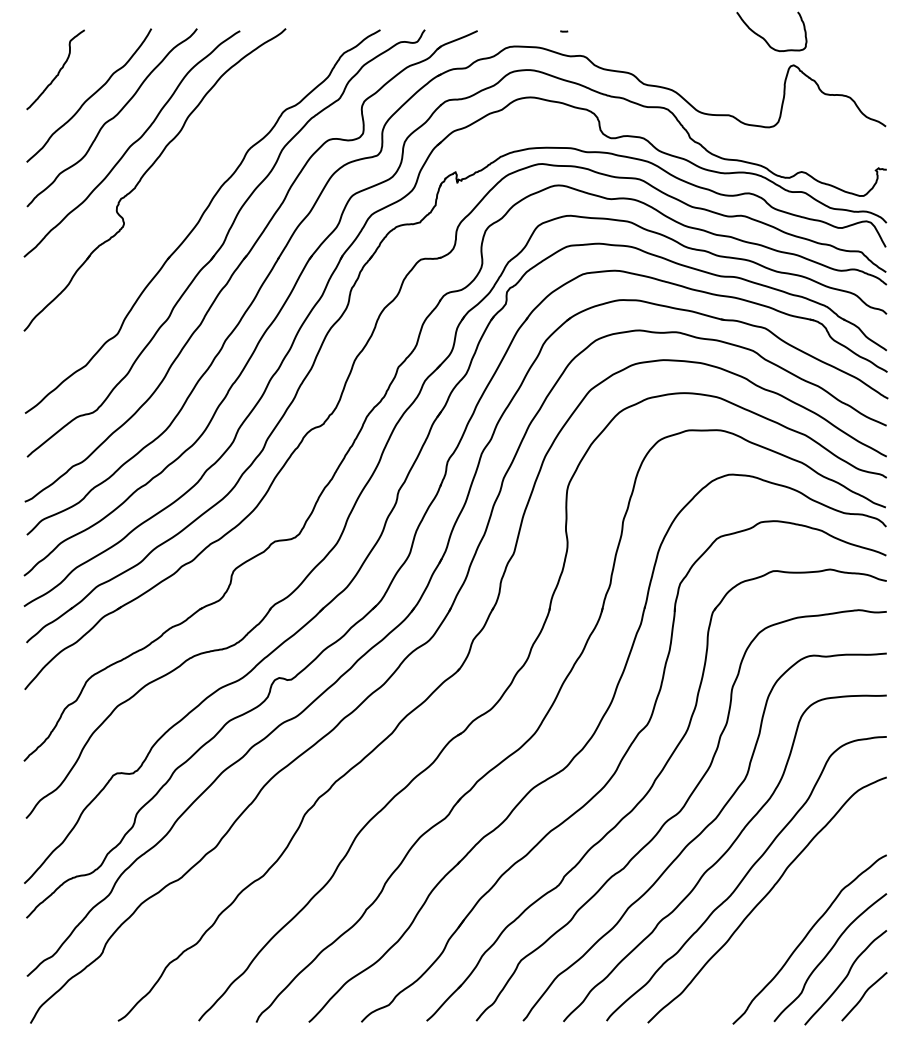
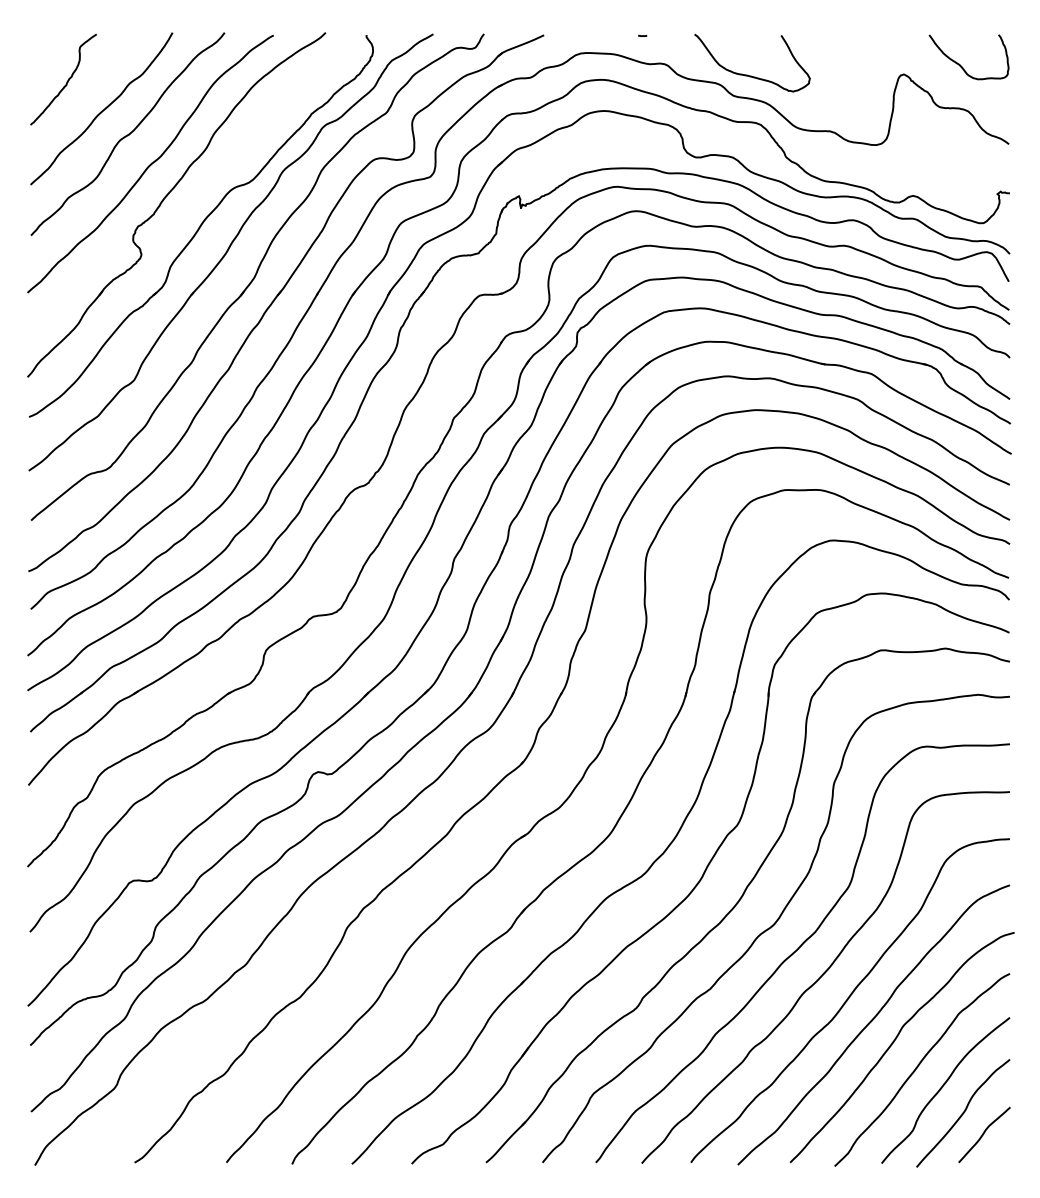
curve: (764, 38) -> (960, 64), moved
curve: (656, 65) -> (747, 74), added
part: (175, 198) -> (200, 226), added
curve: (785, 915) -> (894, 1042), added

